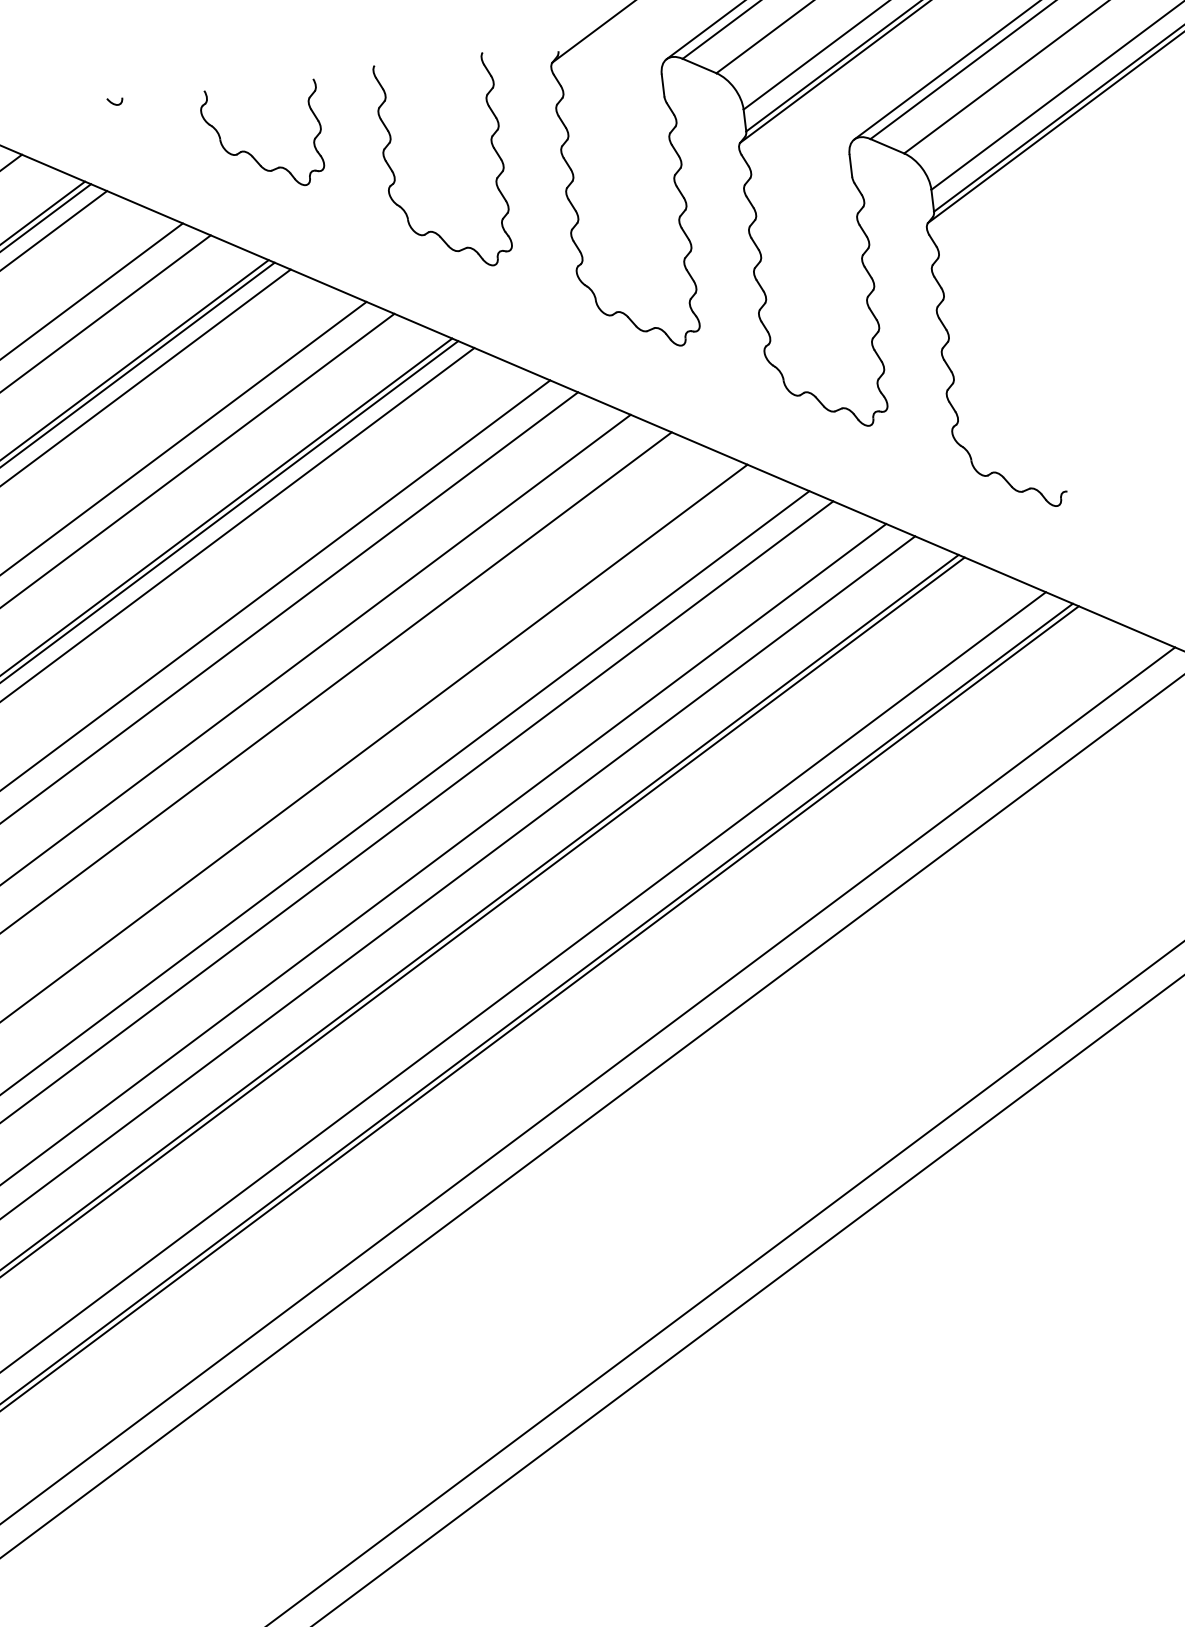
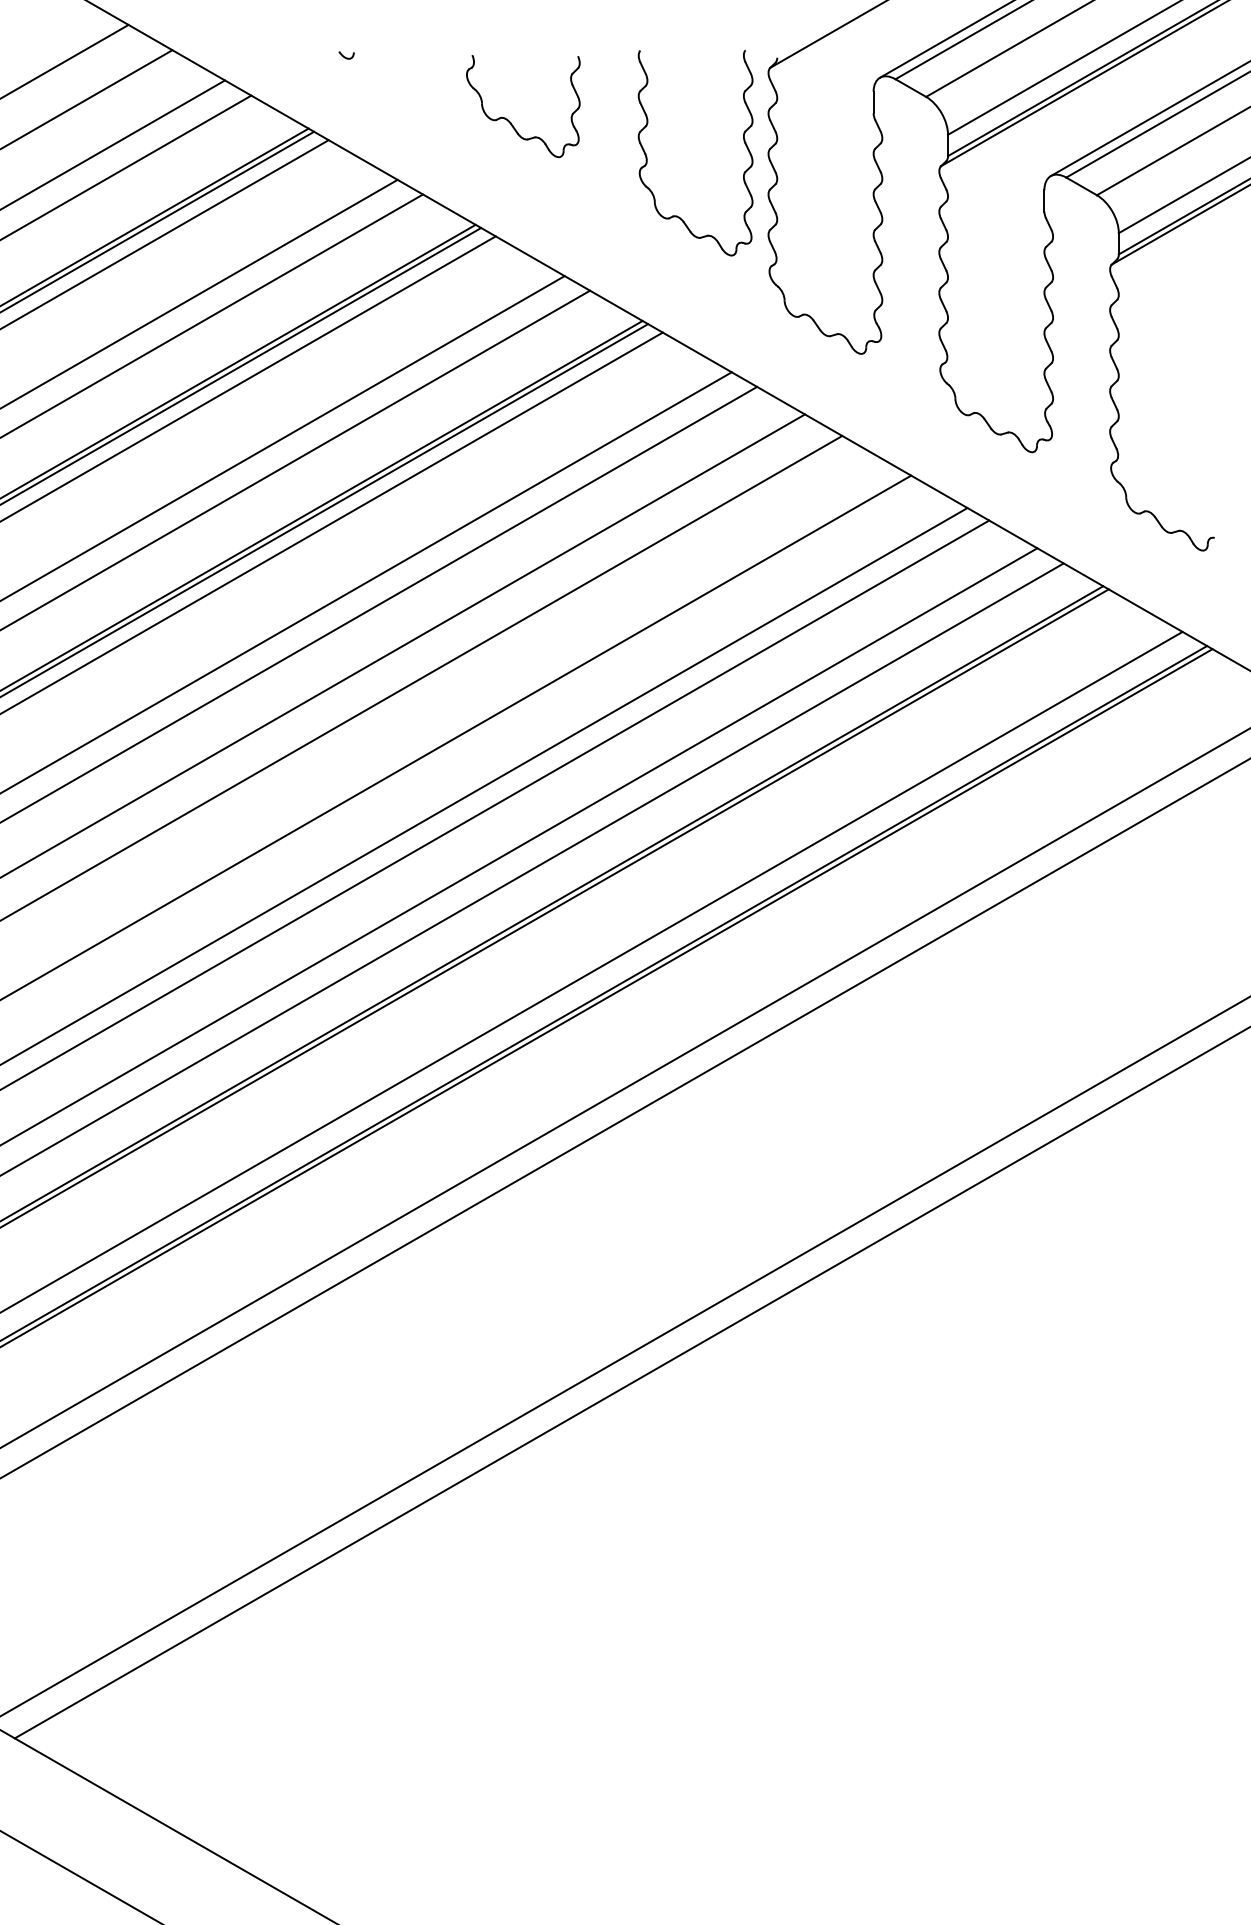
part: (250, 153) -> (509, 120), moved
part: (394, 173) -> (647, 156), moved

